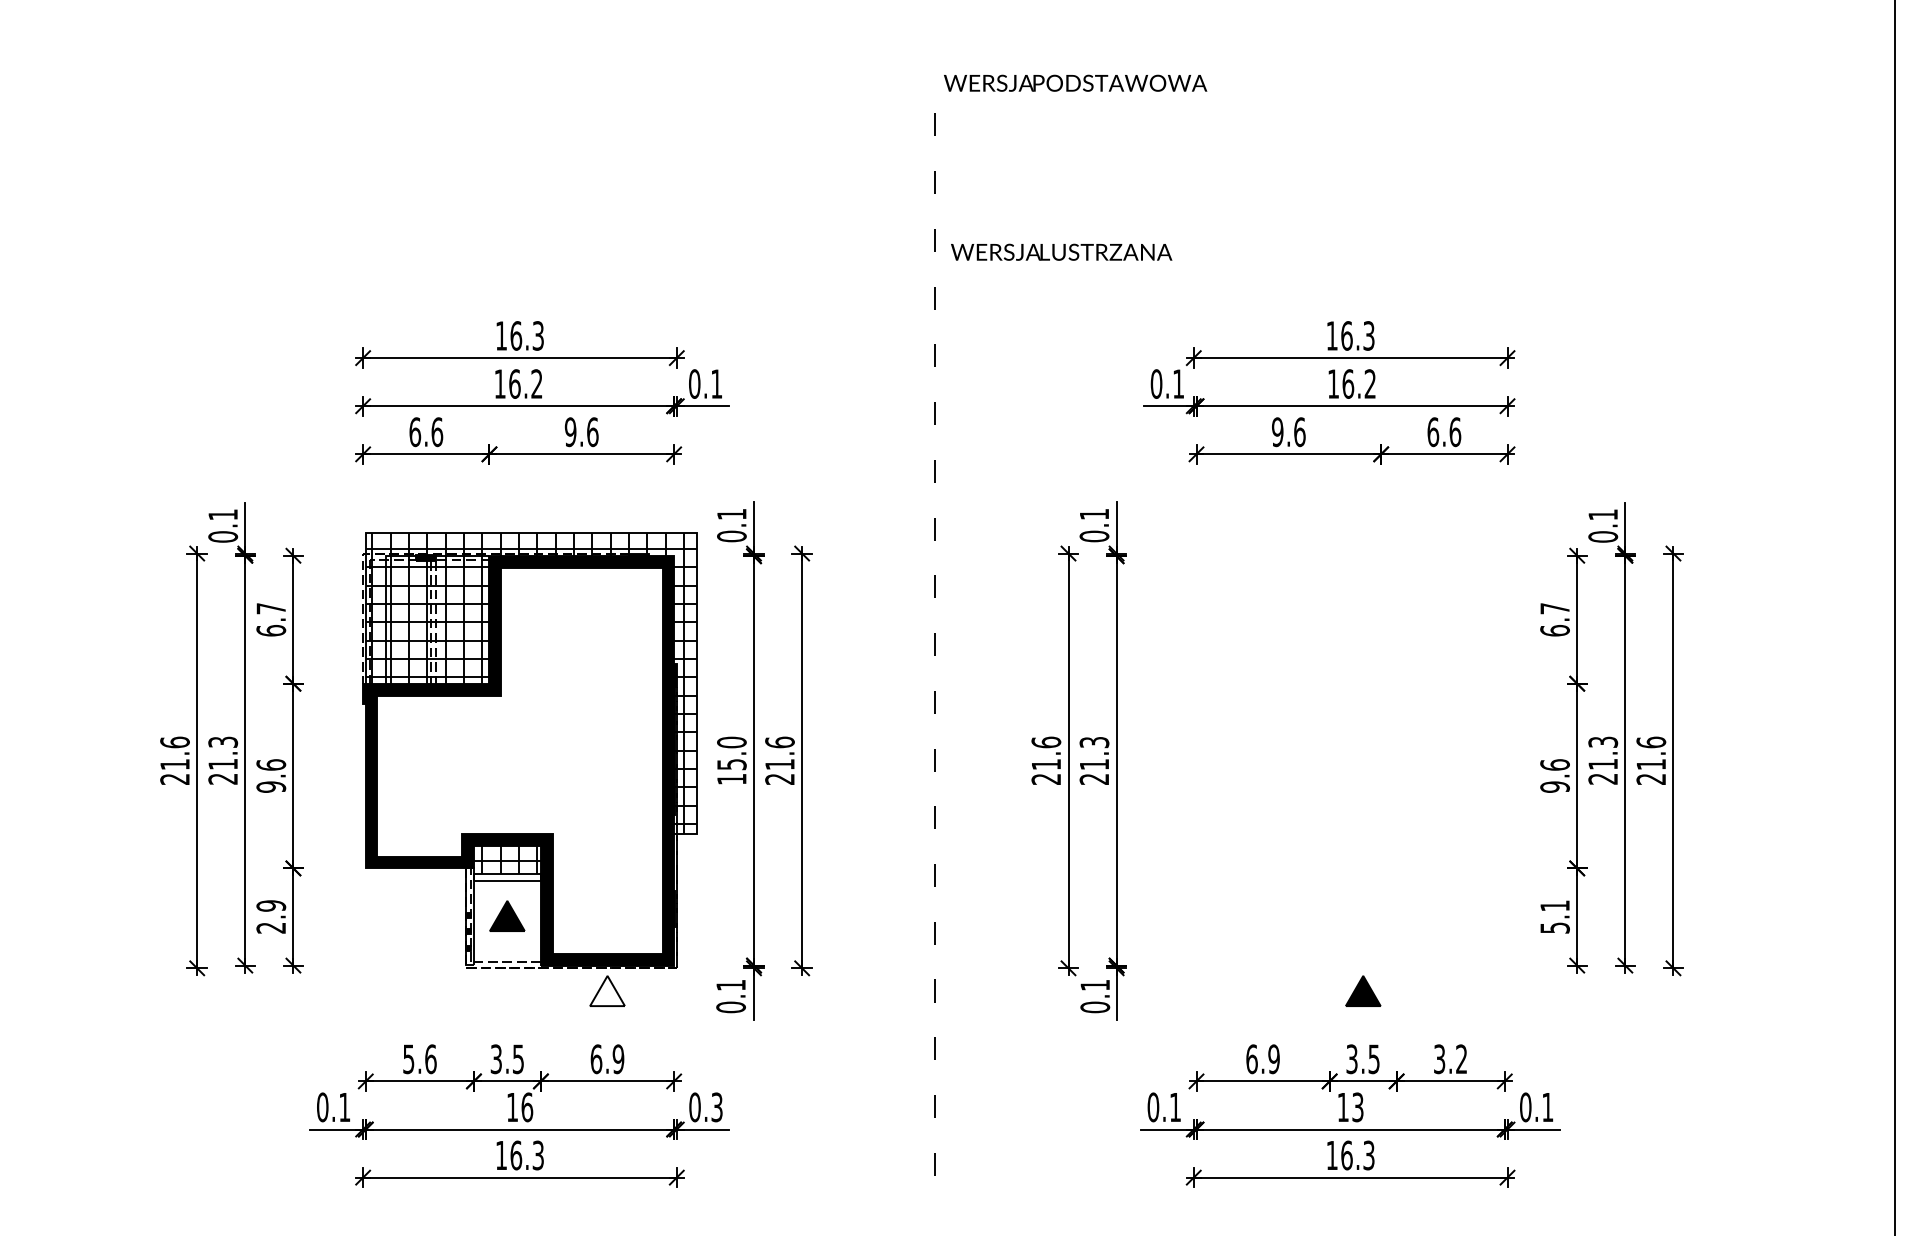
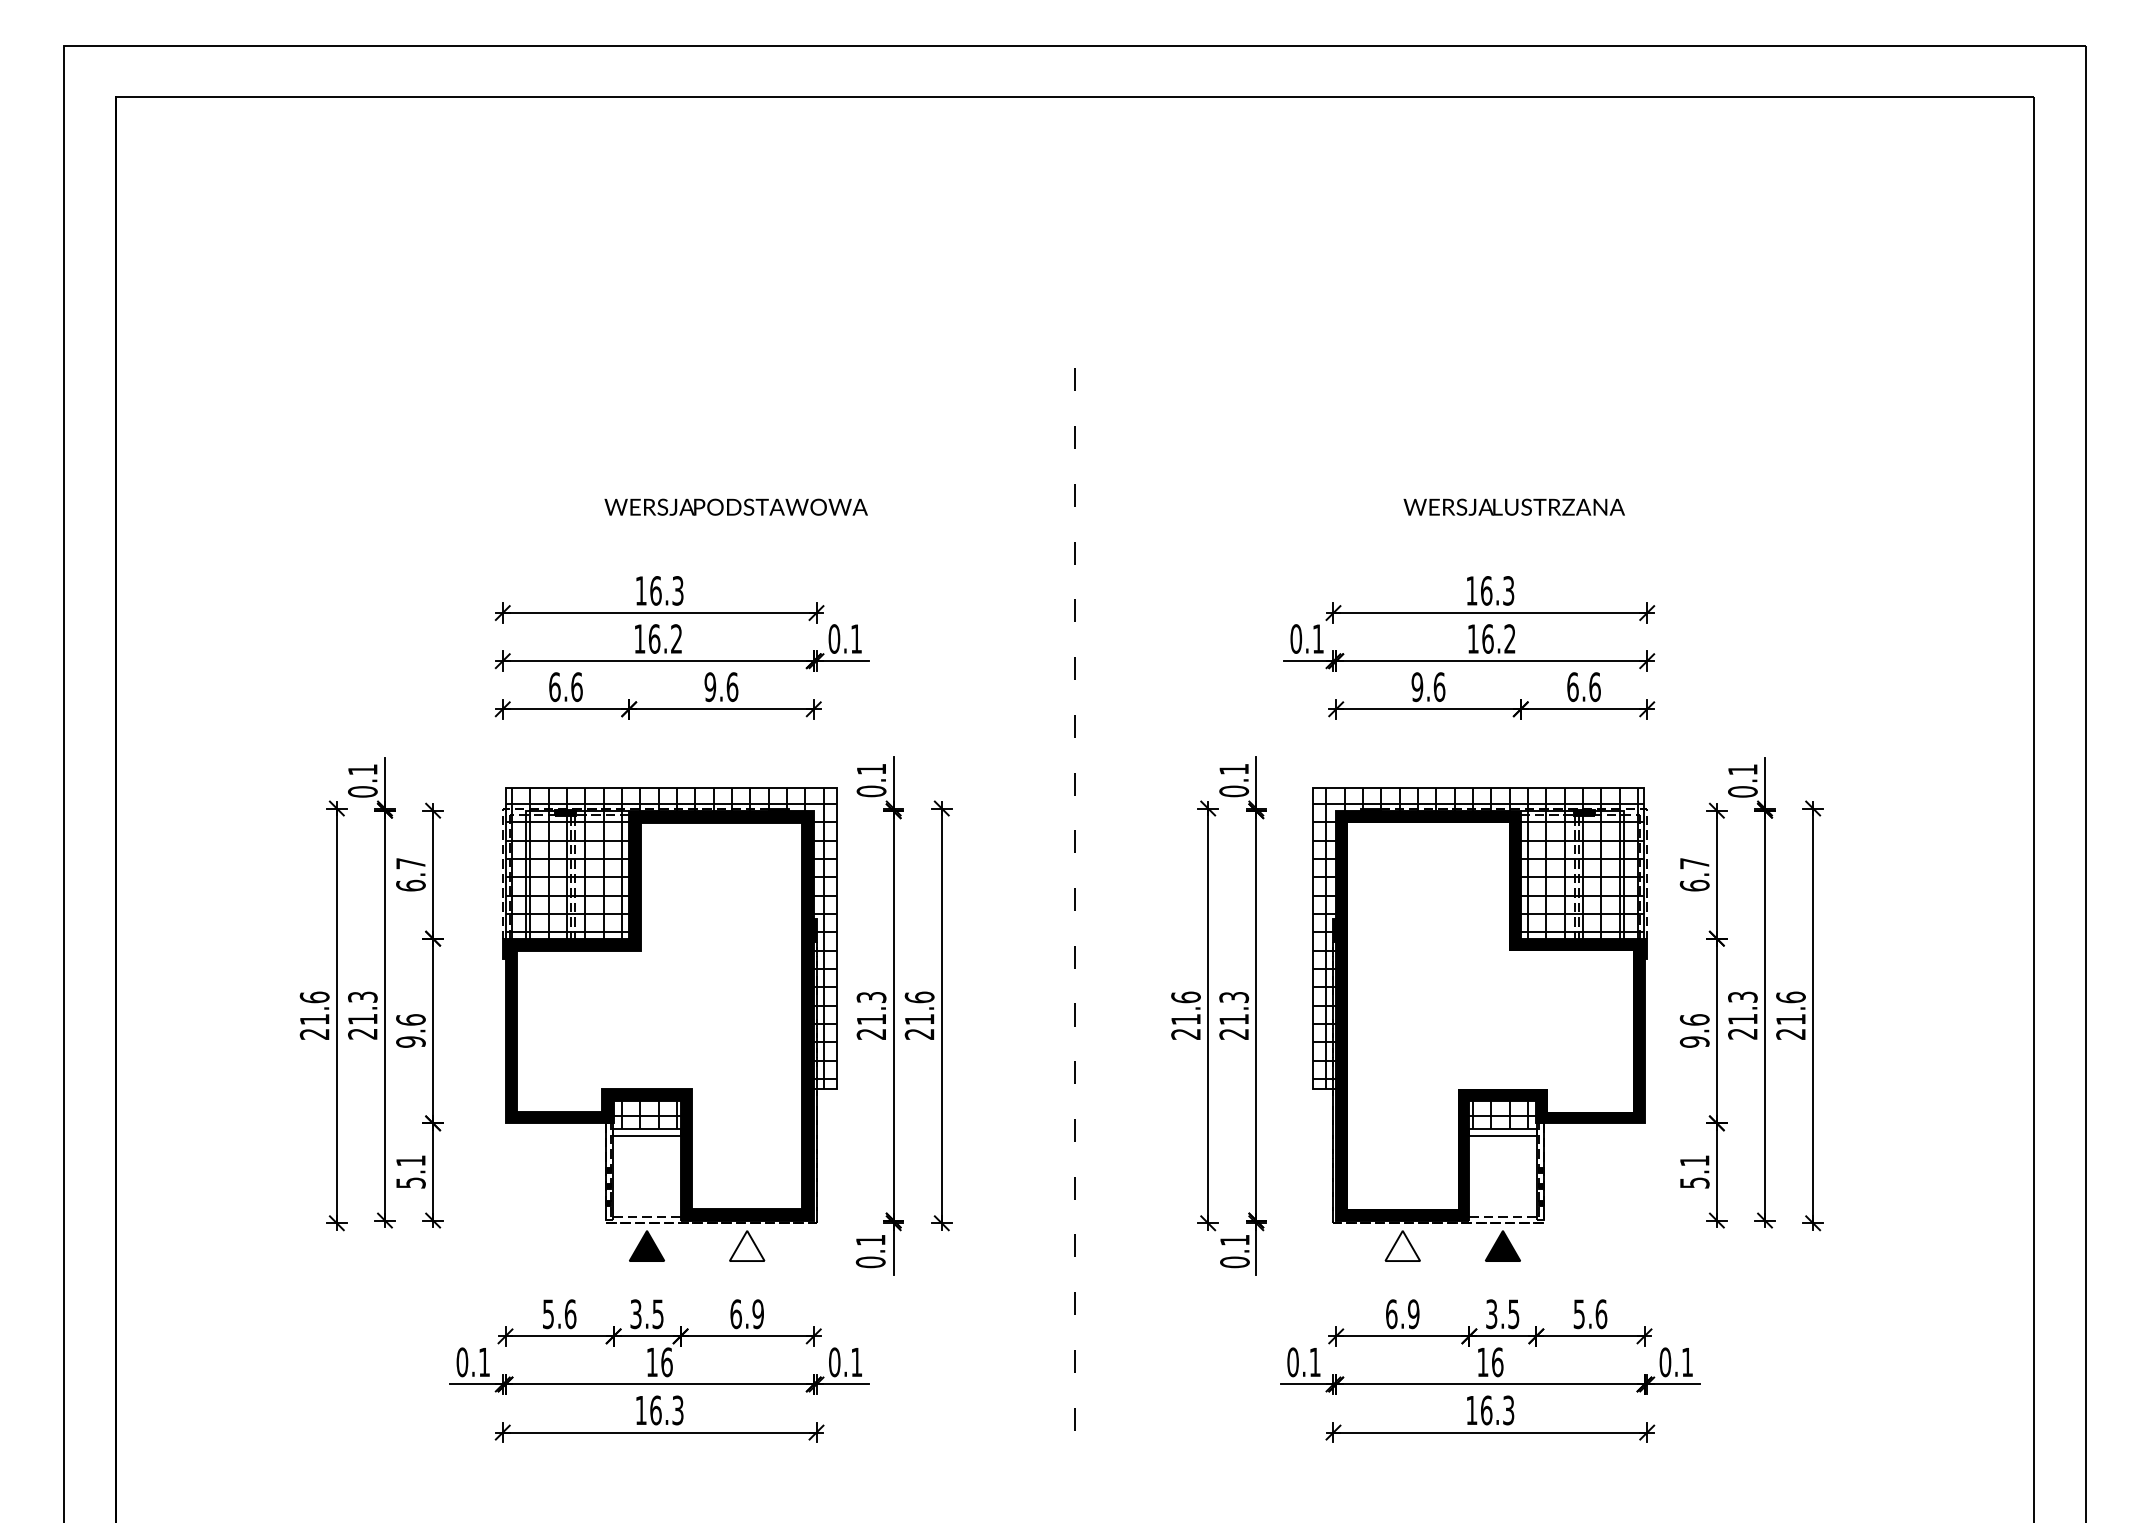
text: (1074, 82) -> (735, 506), moved
text: (1060, 251) -> (1513, 506), moved
text: (731, 760) -> (871, 1015), 15.0 -> 21.3
part: (1339, 769) -> (1479, 1024), added
part: (506, 915) -> (646, 1245), moved
text: (270, 916) -> (410, 1171), 2.9 -> 5.1
text: (1450, 1059) -> (1590, 1314), 3.2 -> 5.6
text: (716, 1107) -> (856, 1362), 0.3 -> 0.1
text: (1357, 1107) -> (1497, 1362), 13 -> 16

